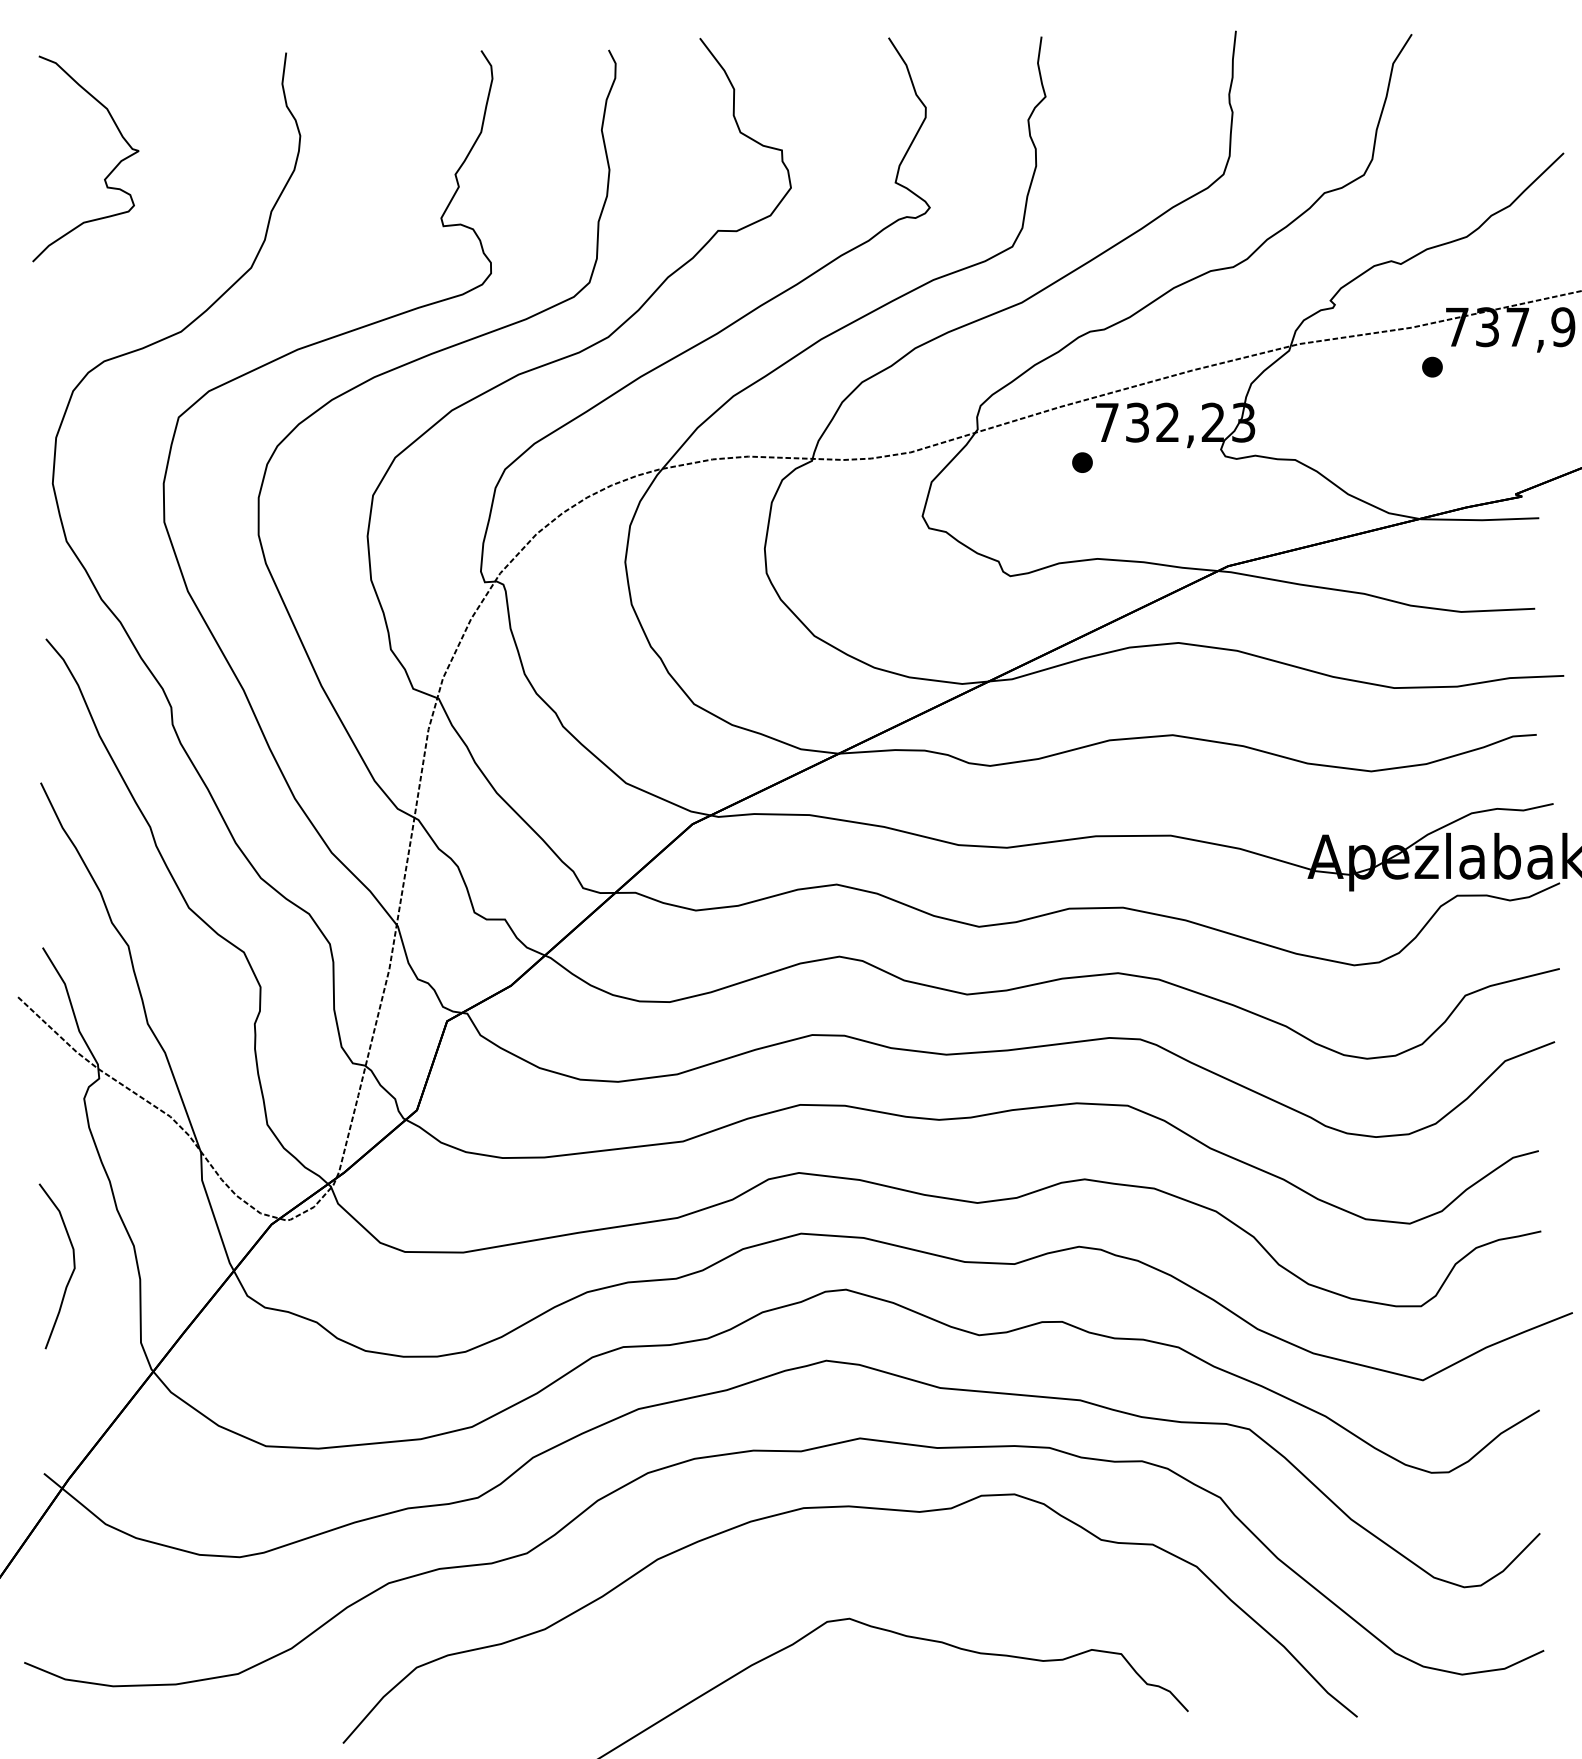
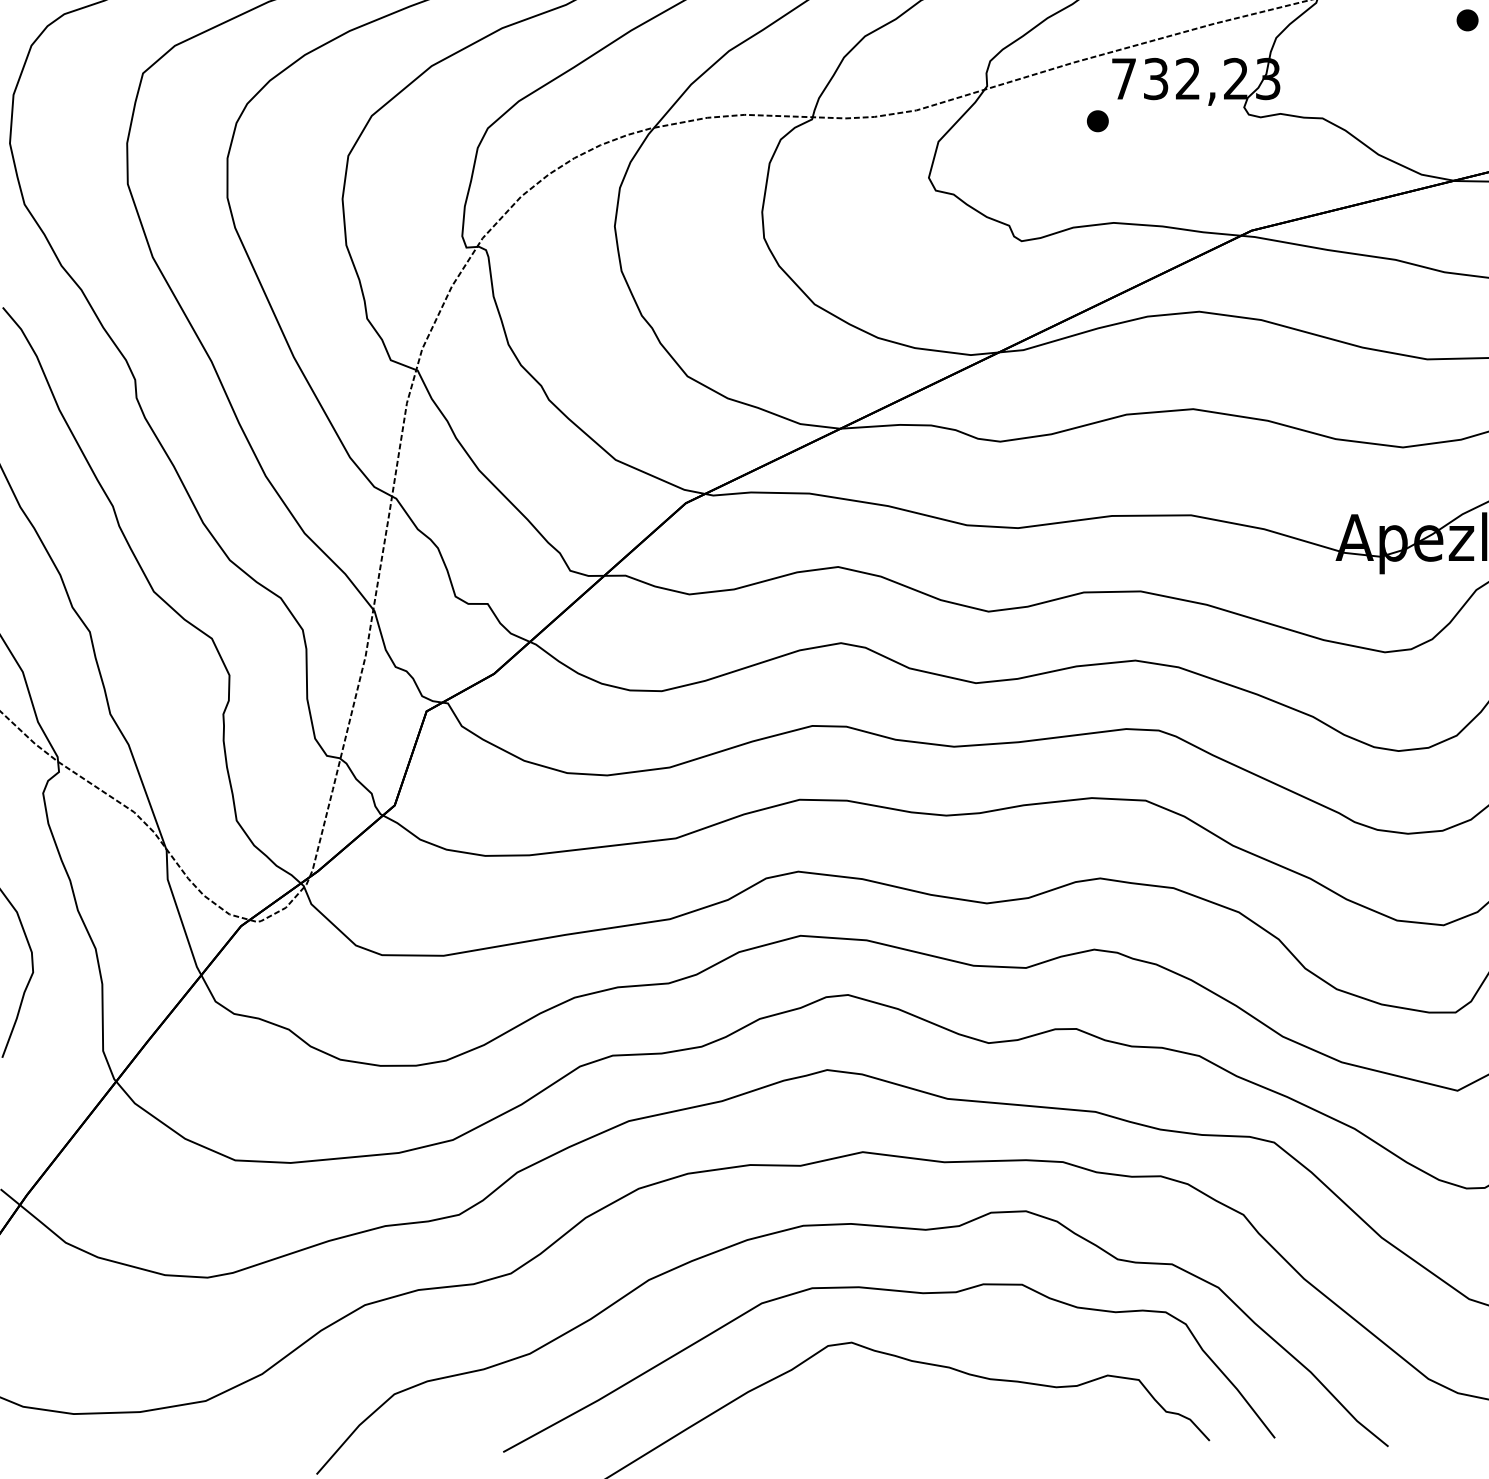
part: (887, 1570) -> (891, 1291), added

